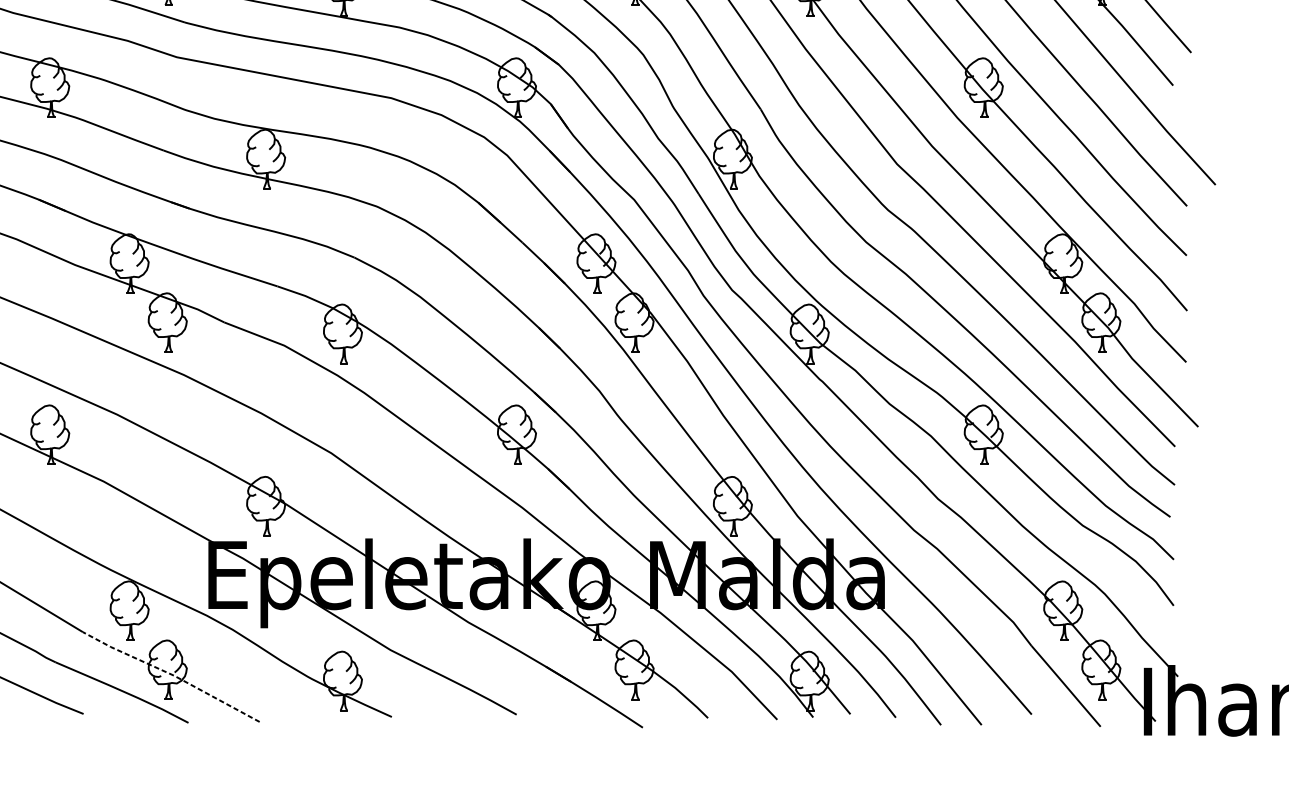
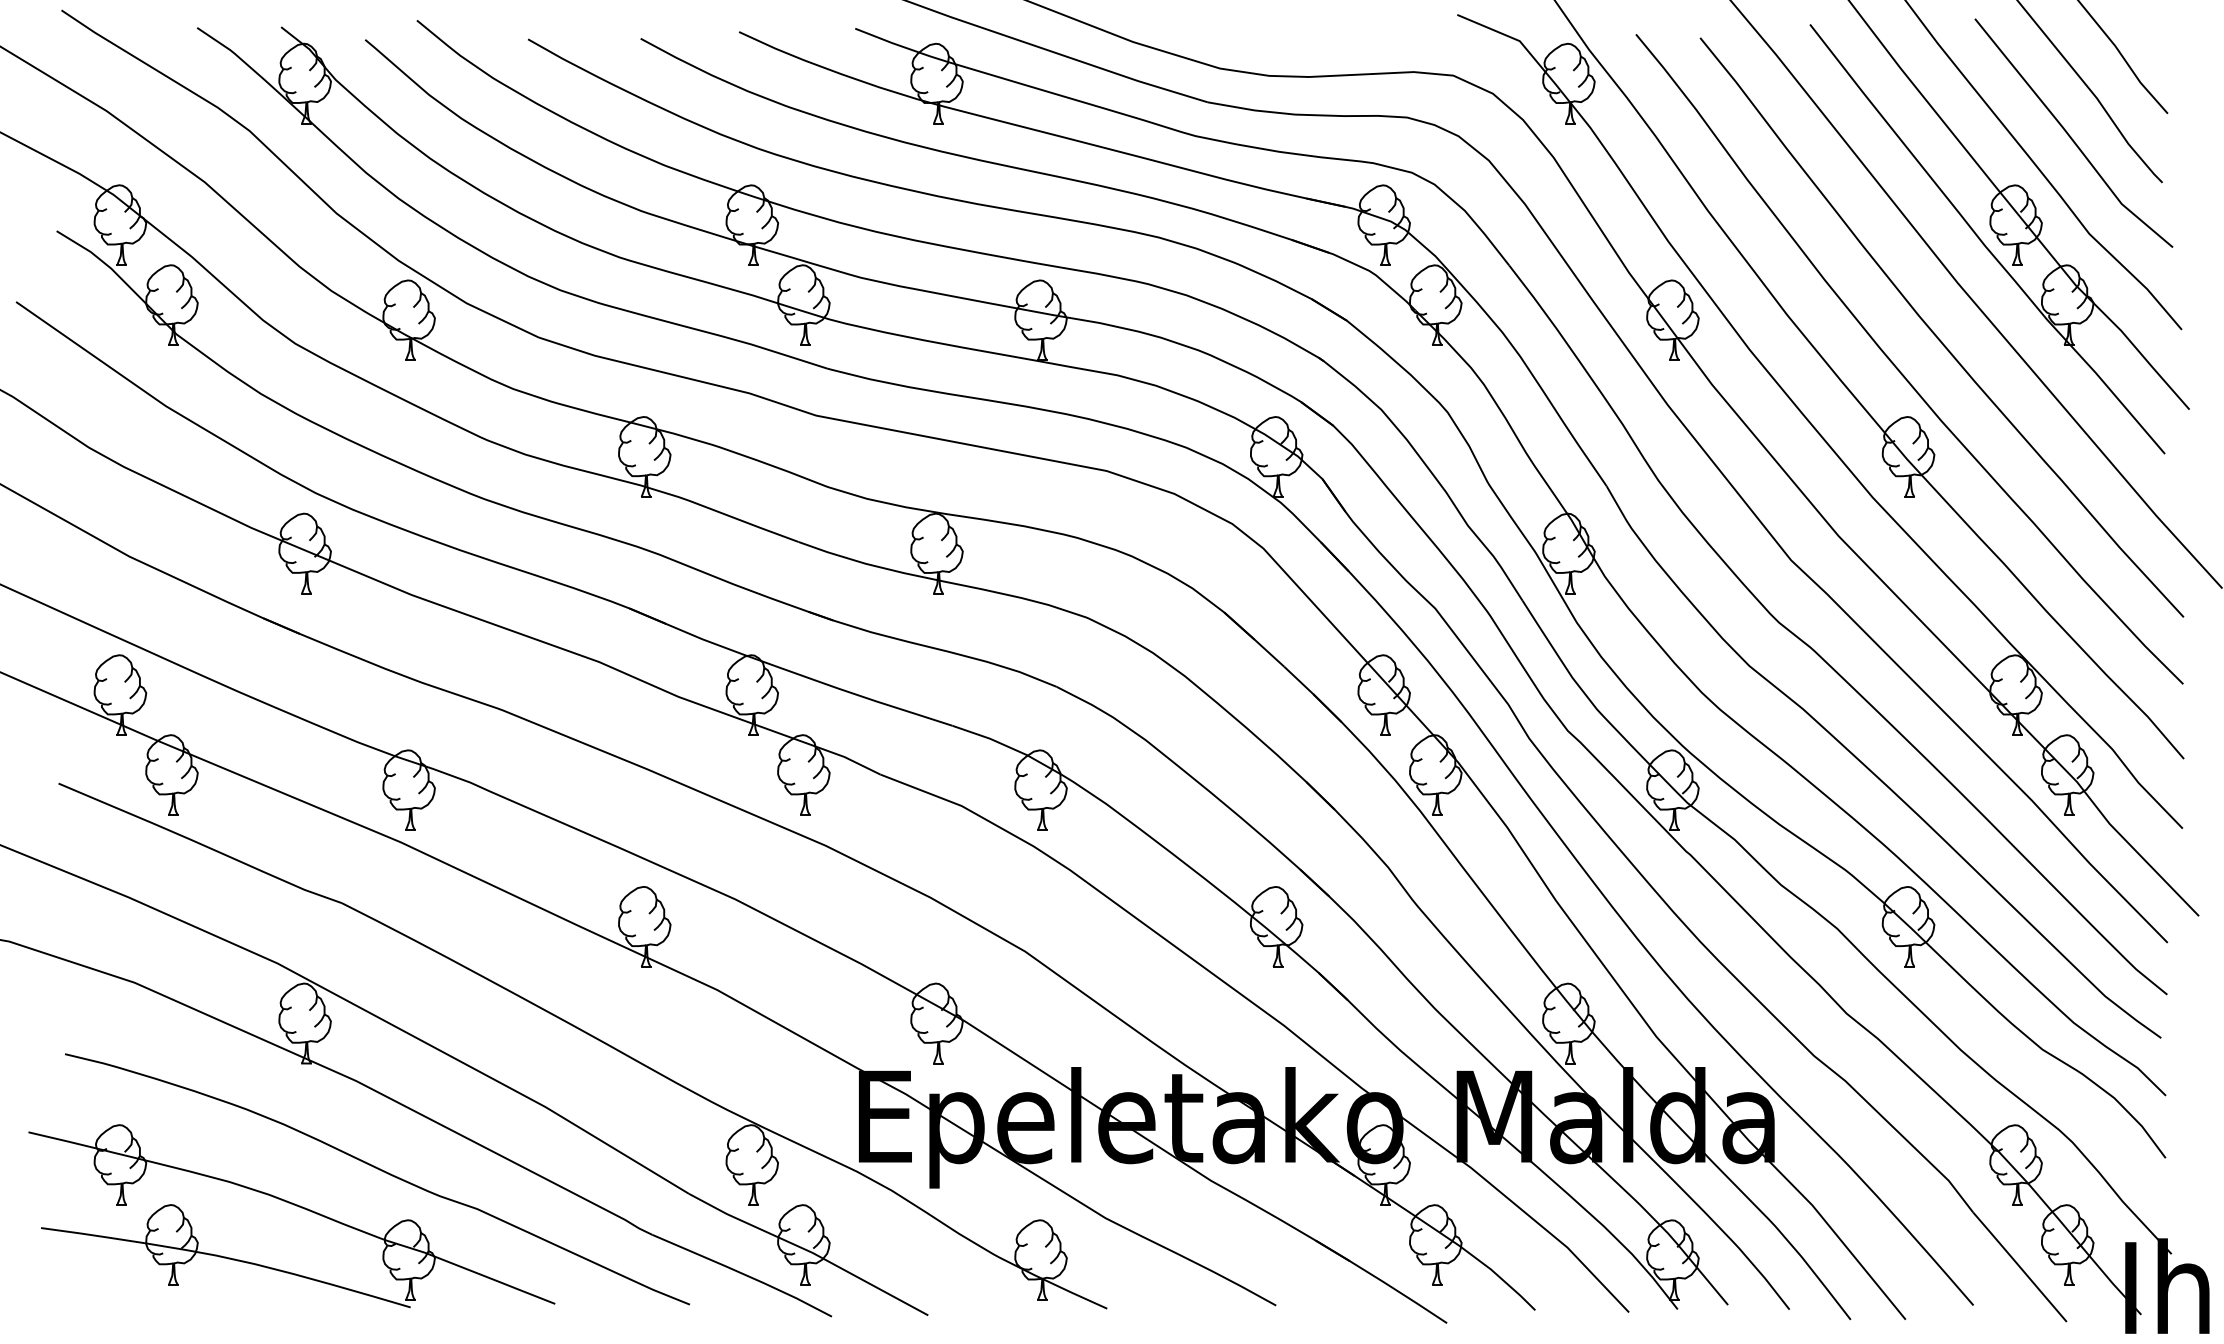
line: (172, 674) -> (810, 1251), dashed -> solid

